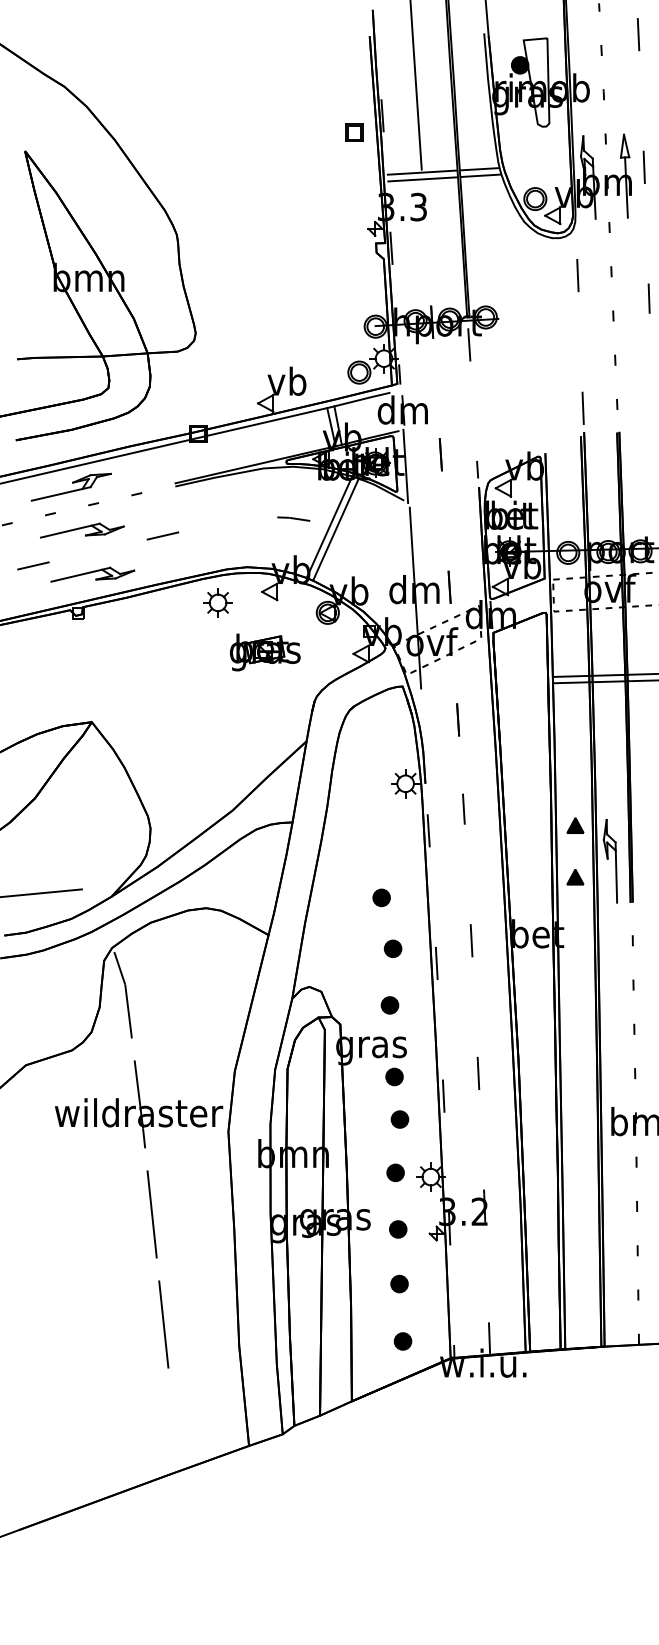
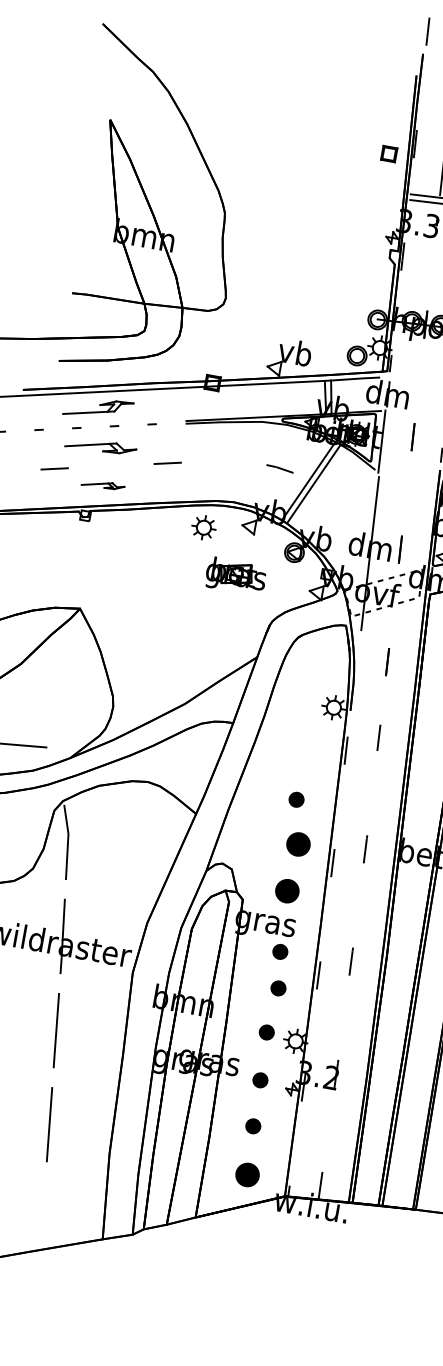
part: (92, 574) -> (102, 485), size x0.6
part: (392, 948) -> (298, 843), size x1.6
part: (389, 1005) -> (286, 891), size x1.6
part: (402, 1341) -> (247, 1174), size x1.6

